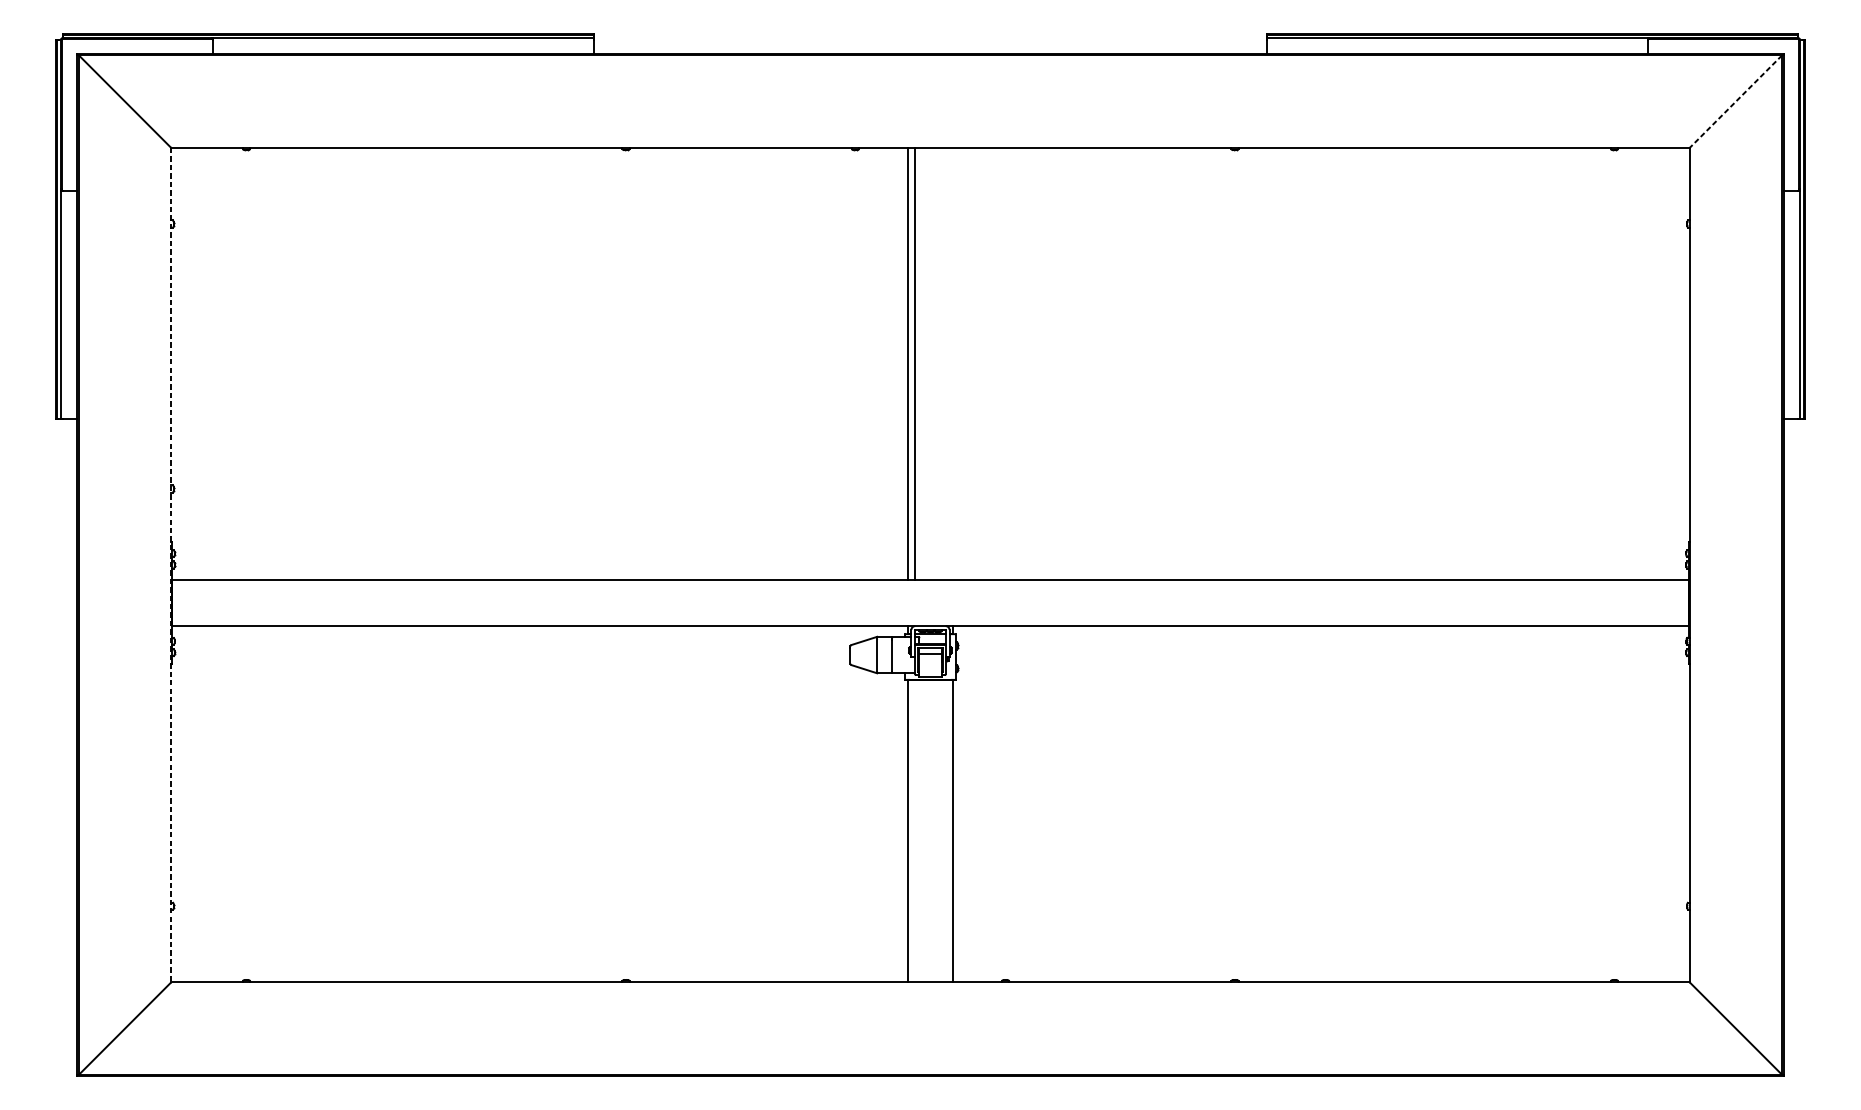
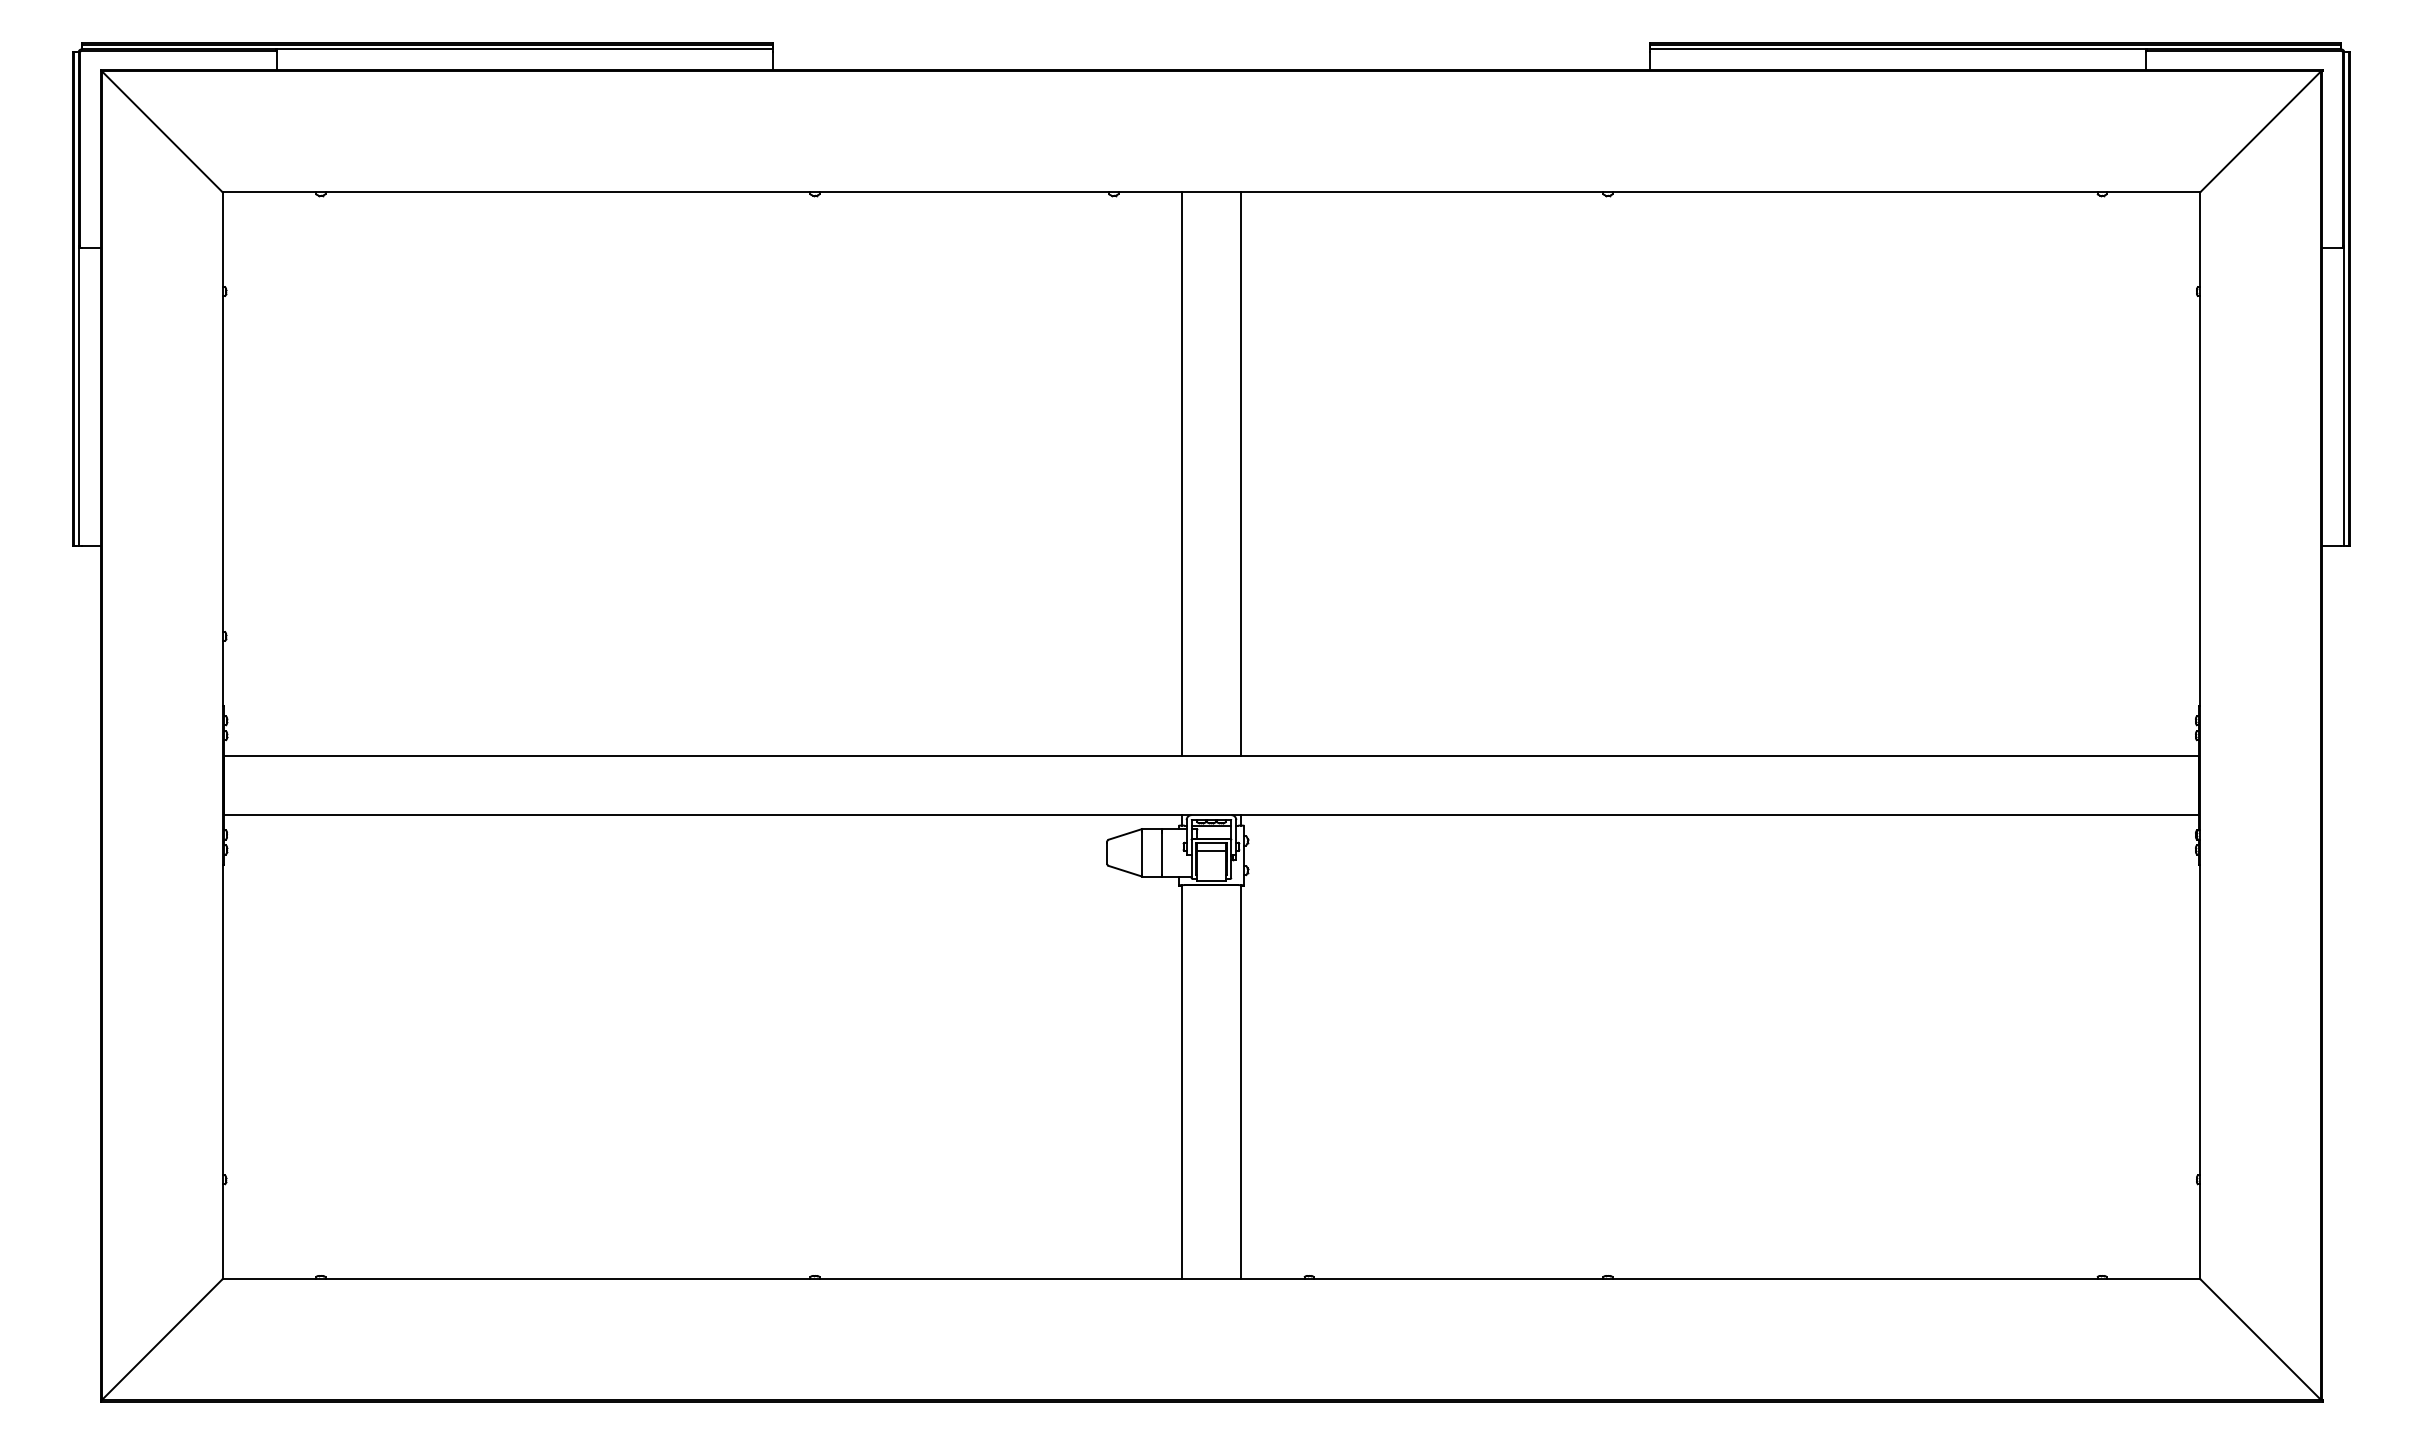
line: (1736, 101) -> (2260, 131), dashed -> solid
line: (915, 363) -> (1241, 473), moved
line: (171, 565) -> (223, 736), dashed -> solid

